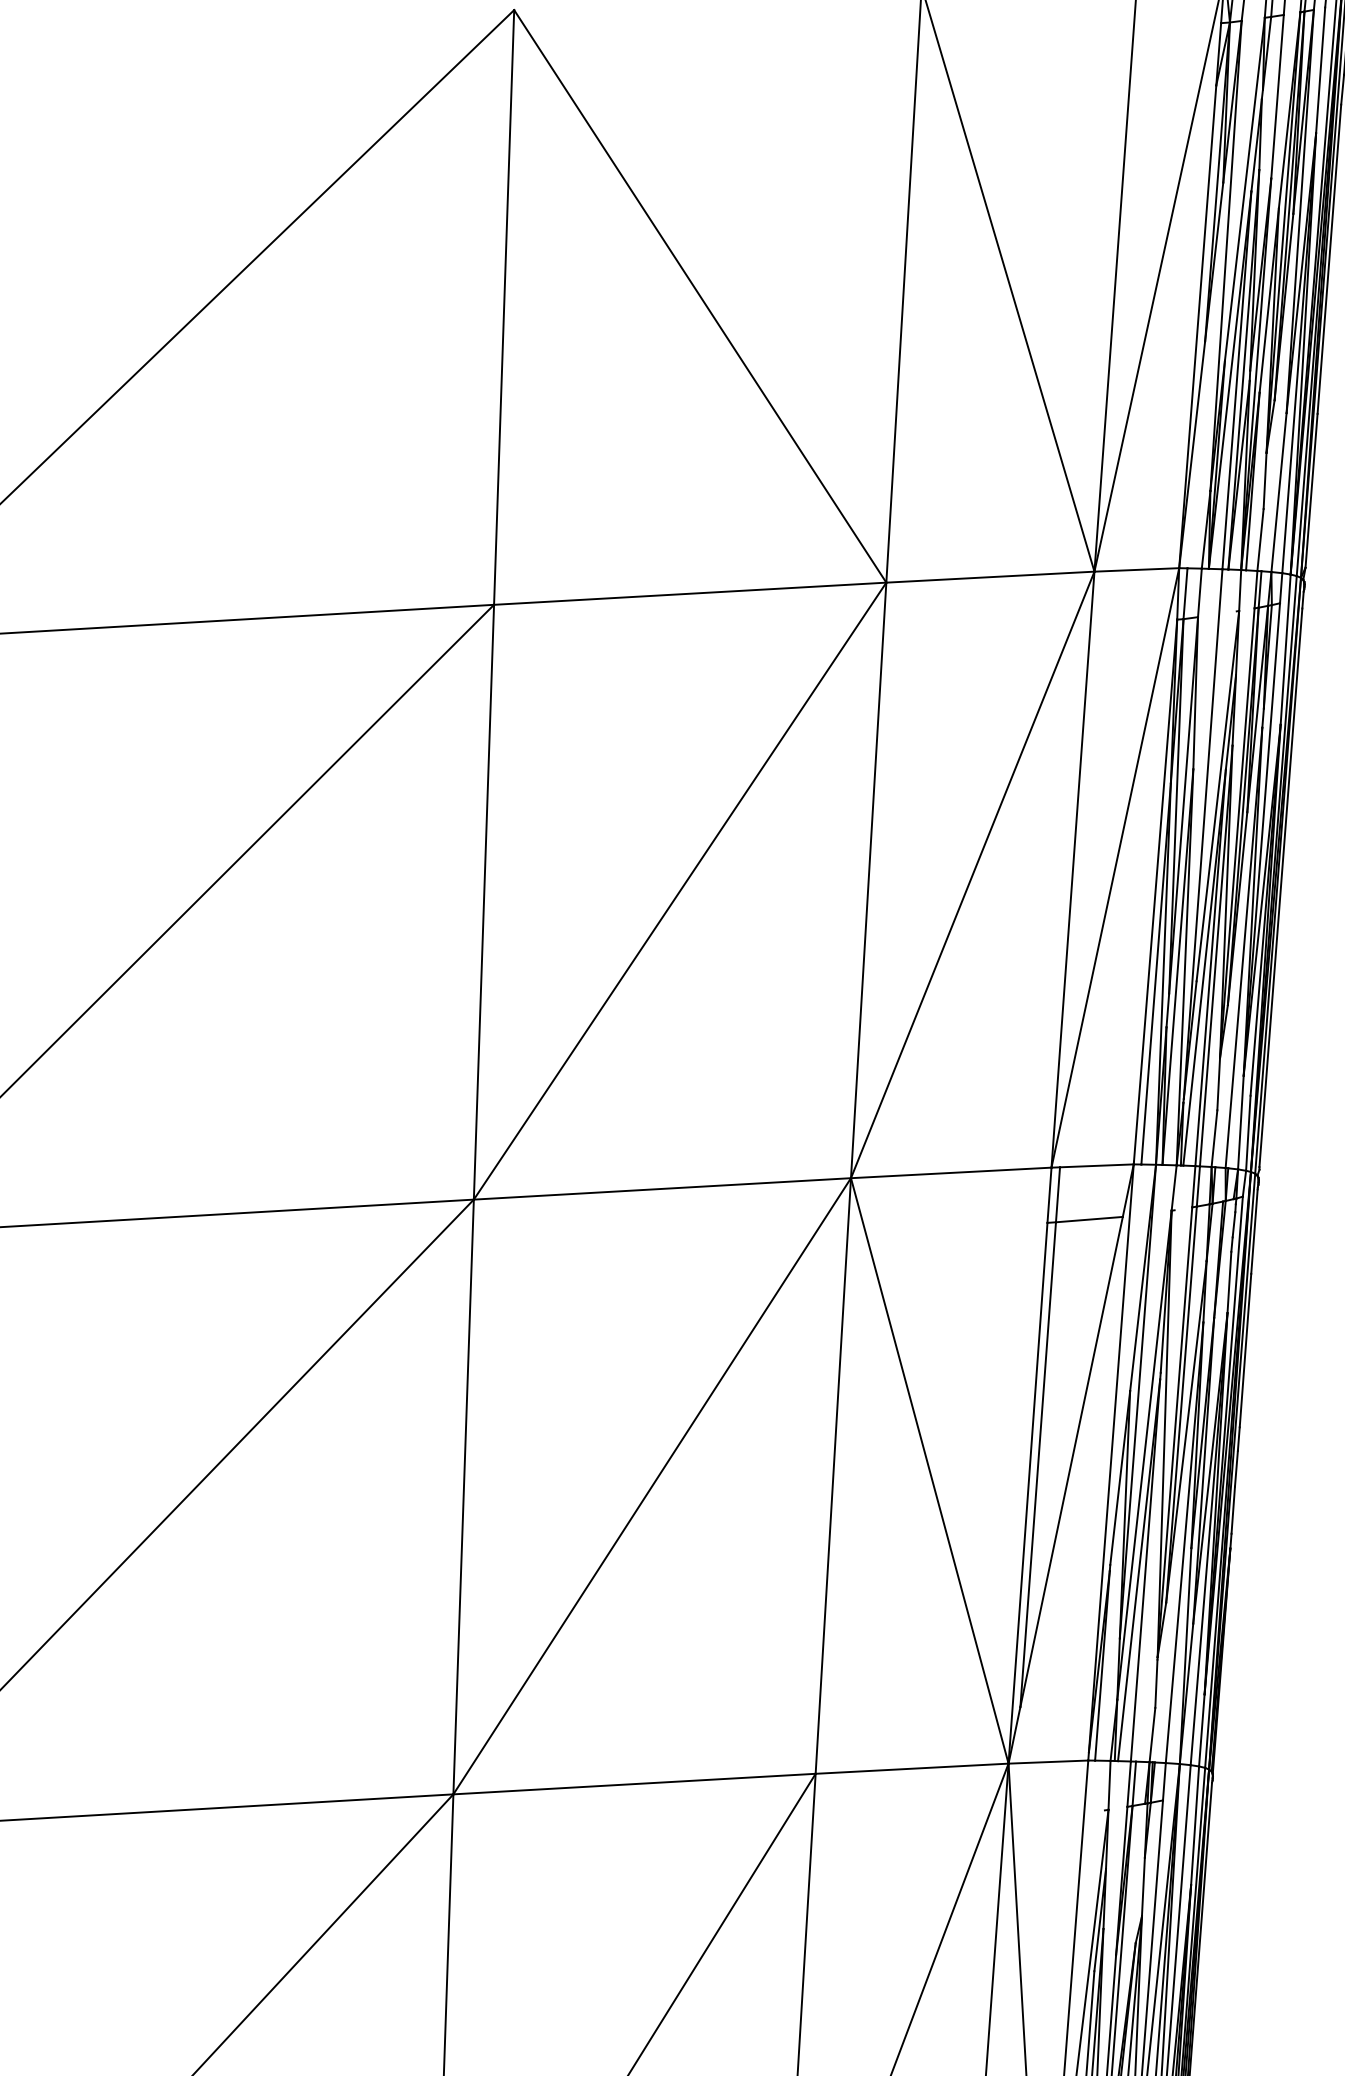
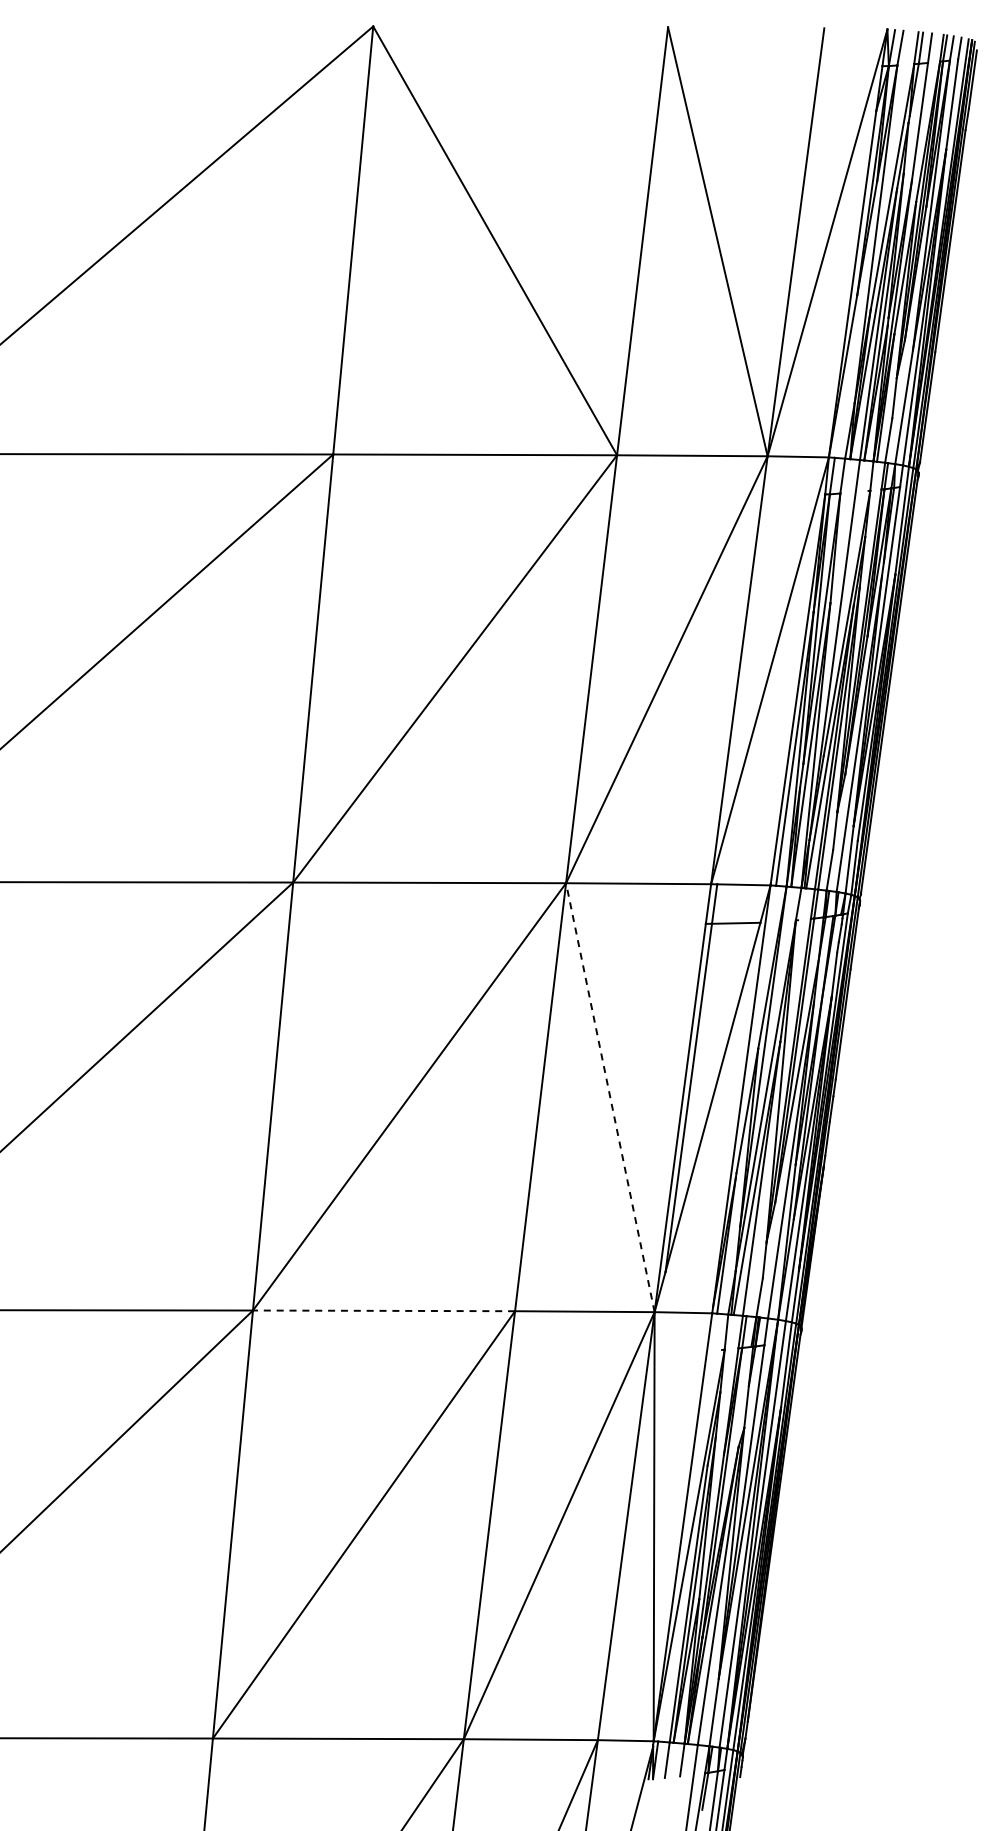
line: (929, 1470) -> (610, 1097), solid -> dashed
line: (633, 1783) -> (383, 1310), solid -> dashed

